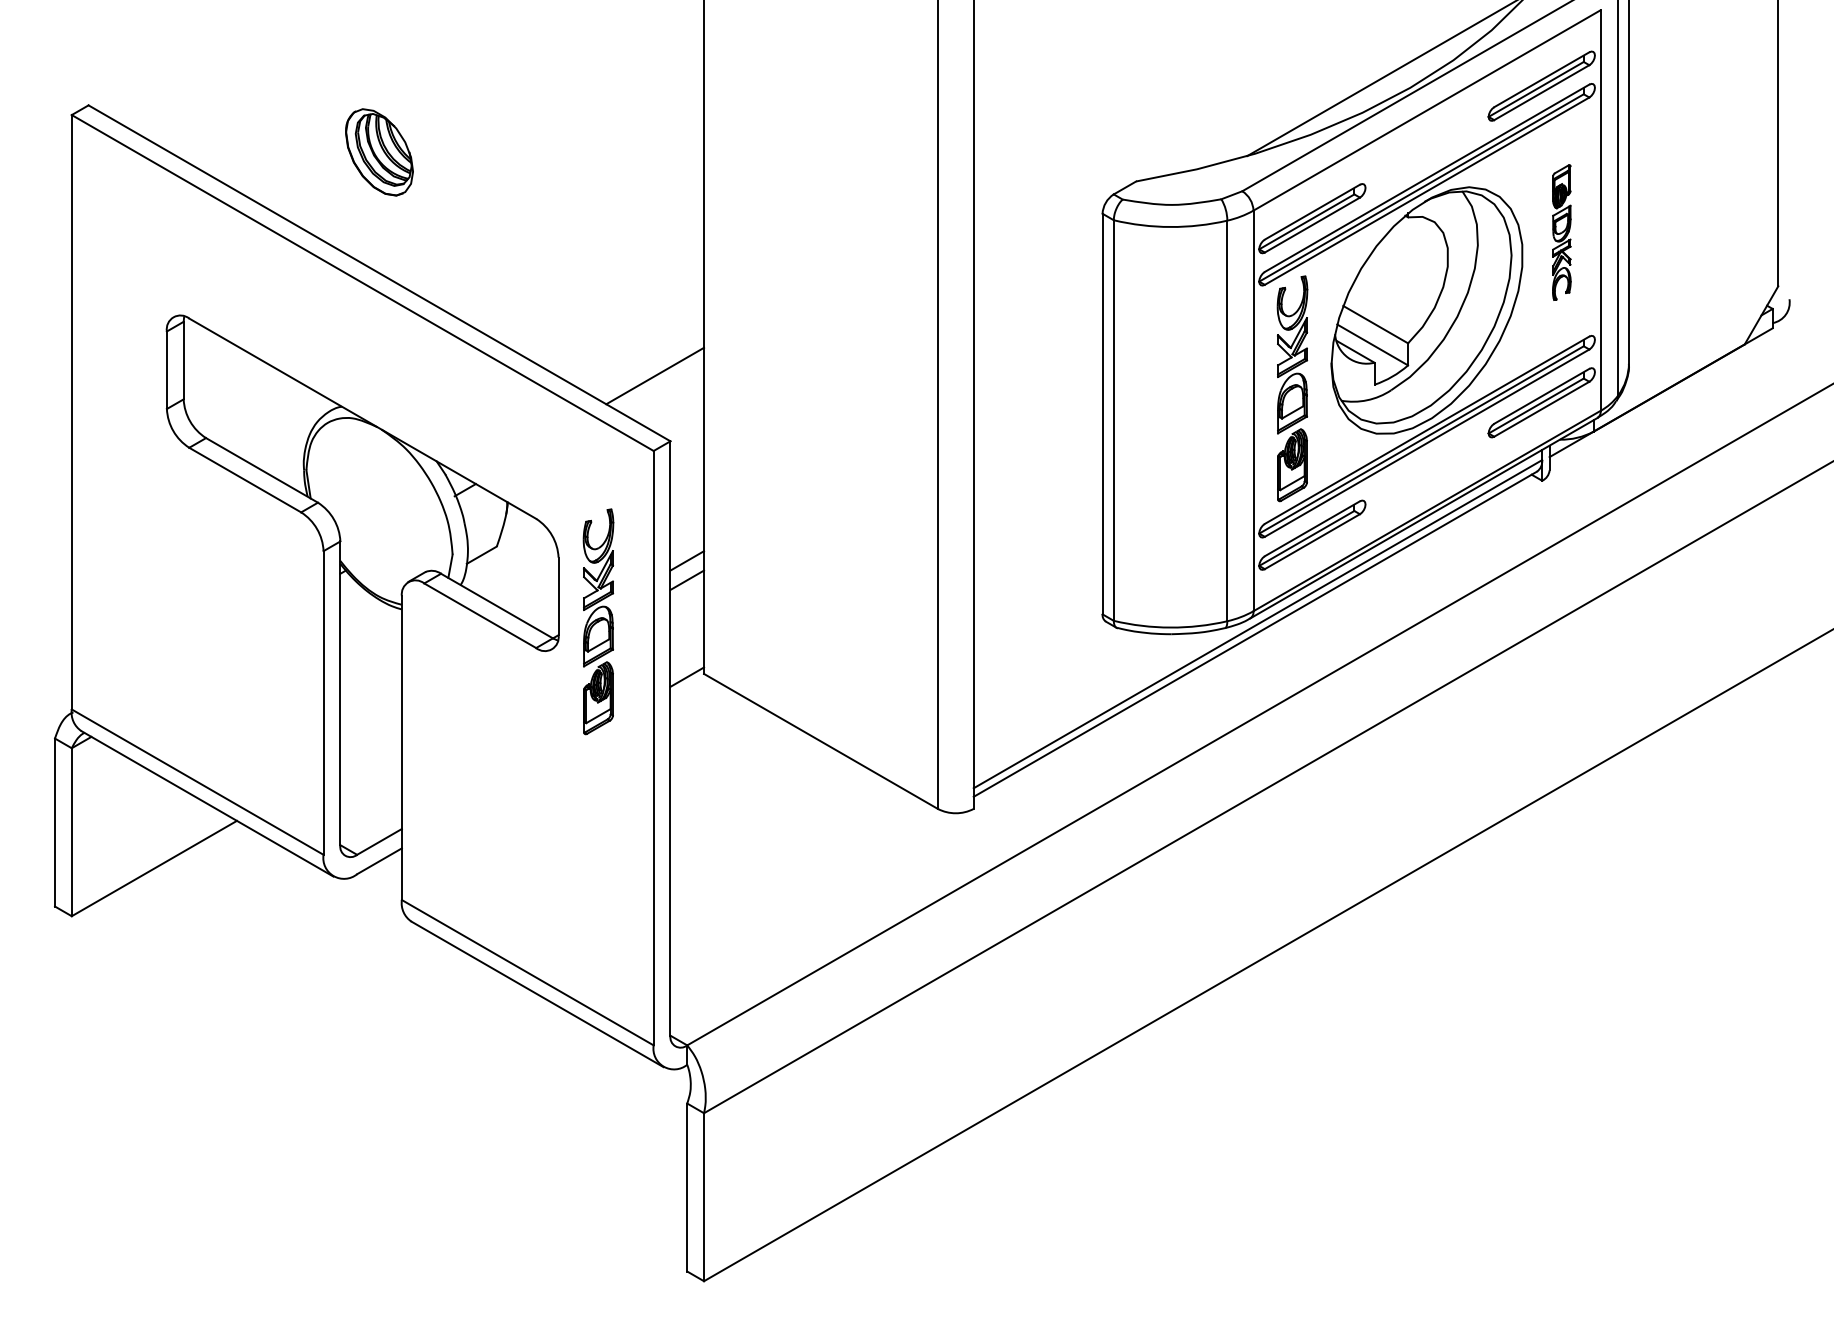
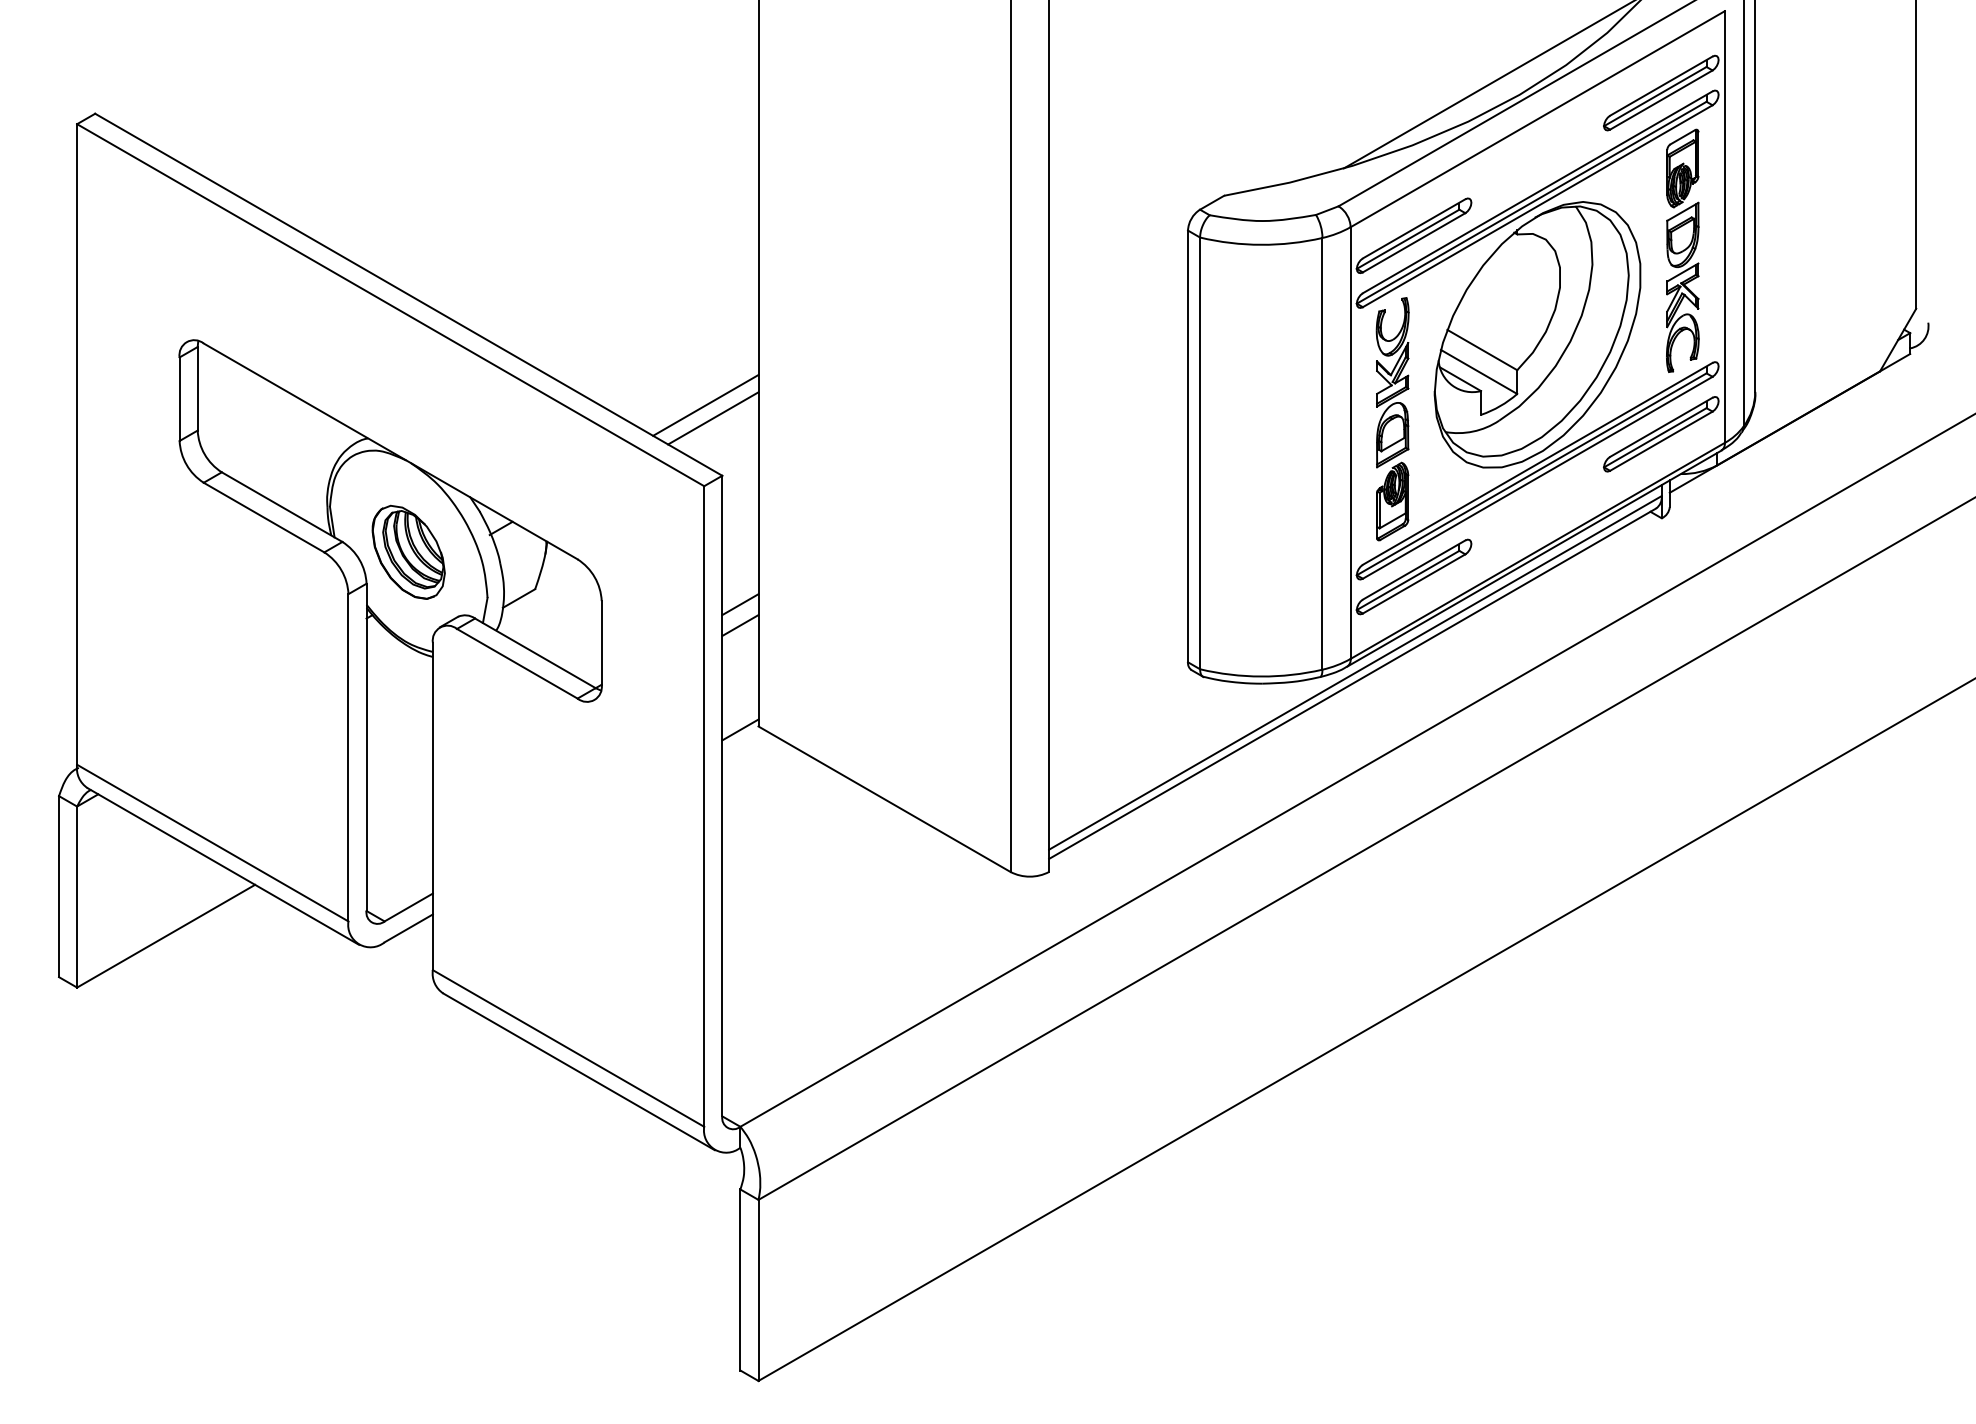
part: (379, 152) -> (408, 552), moved
part: (1561, 232) -> (1682, 250), size x1.67
line: (662, 387) -> (713, 417), added
part: (598, 621) -> (644, 669), removed

